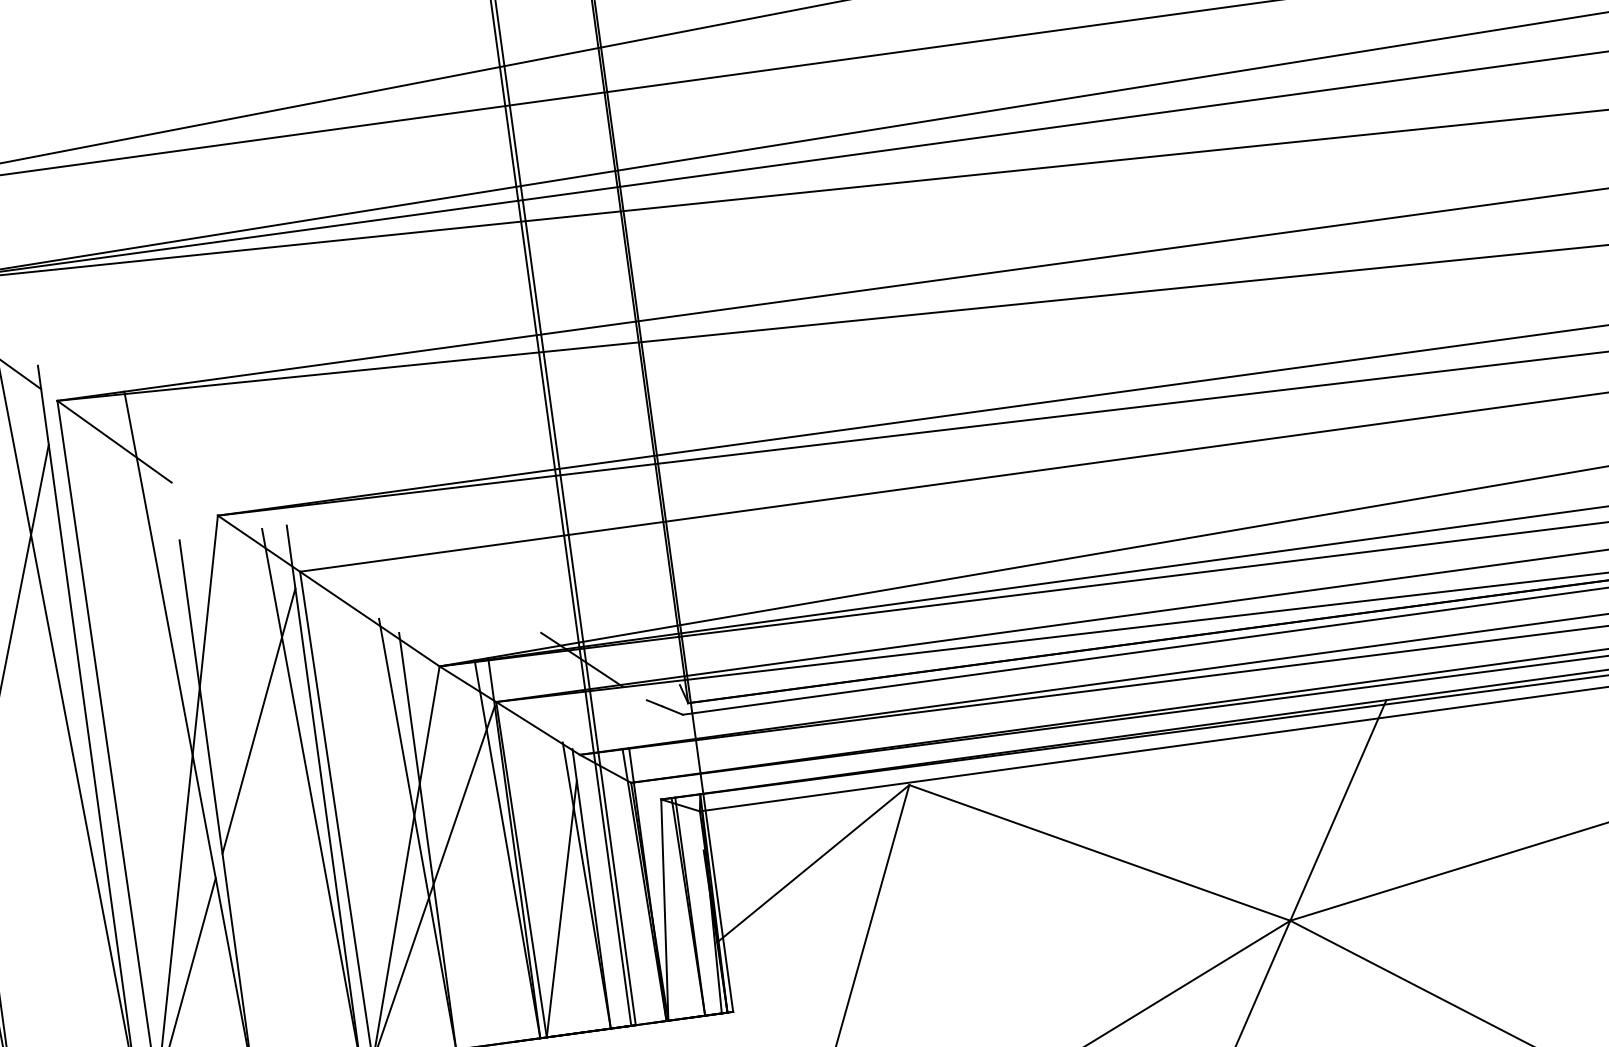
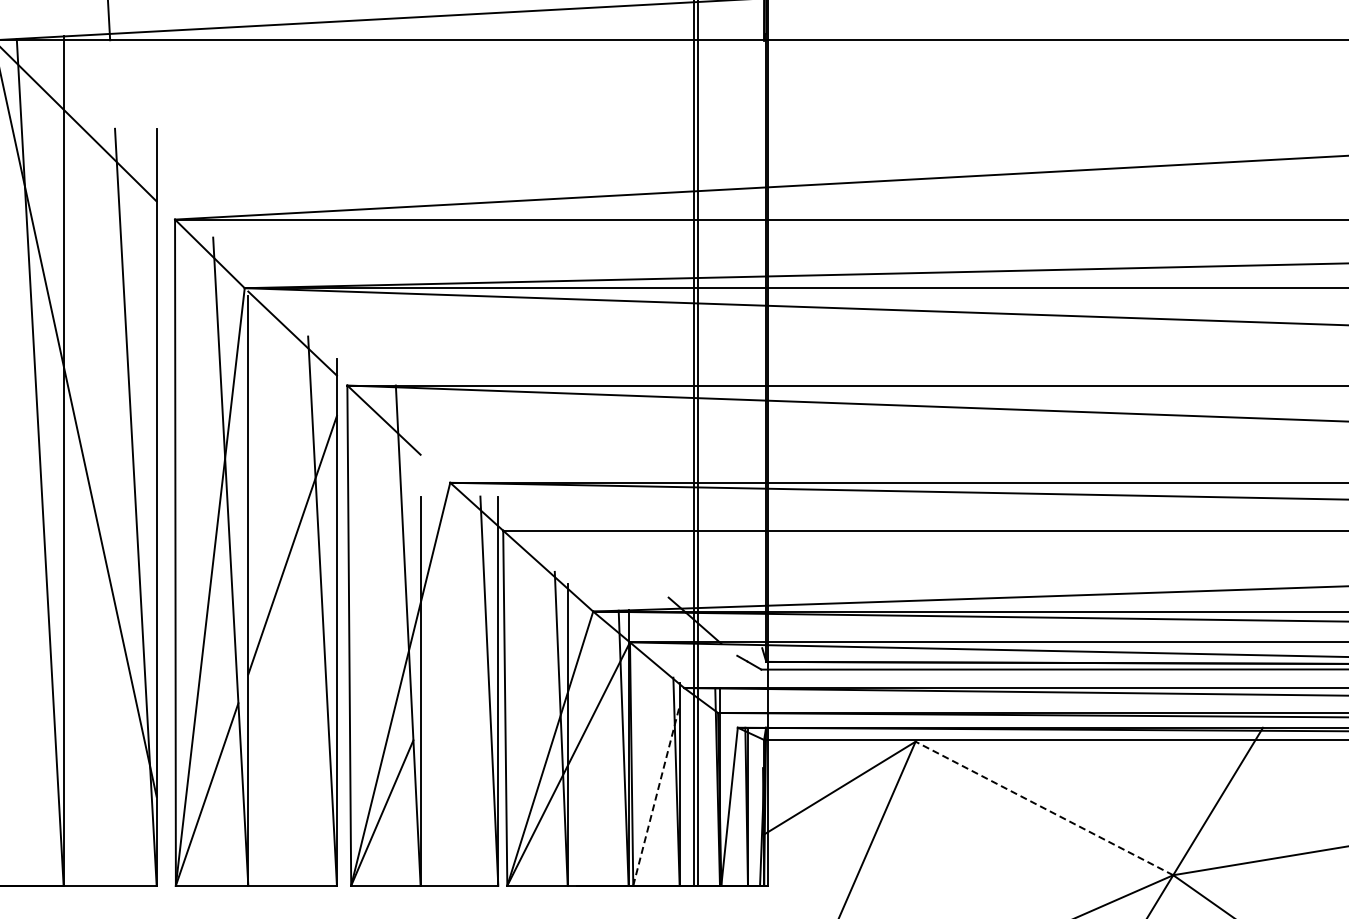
line: (258, 720) -> (459, 632), removed
line: (1099, 852) -> (1044, 808), solid -> dashed
line: (561, 908) -> (656, 795), solid -> dashed

